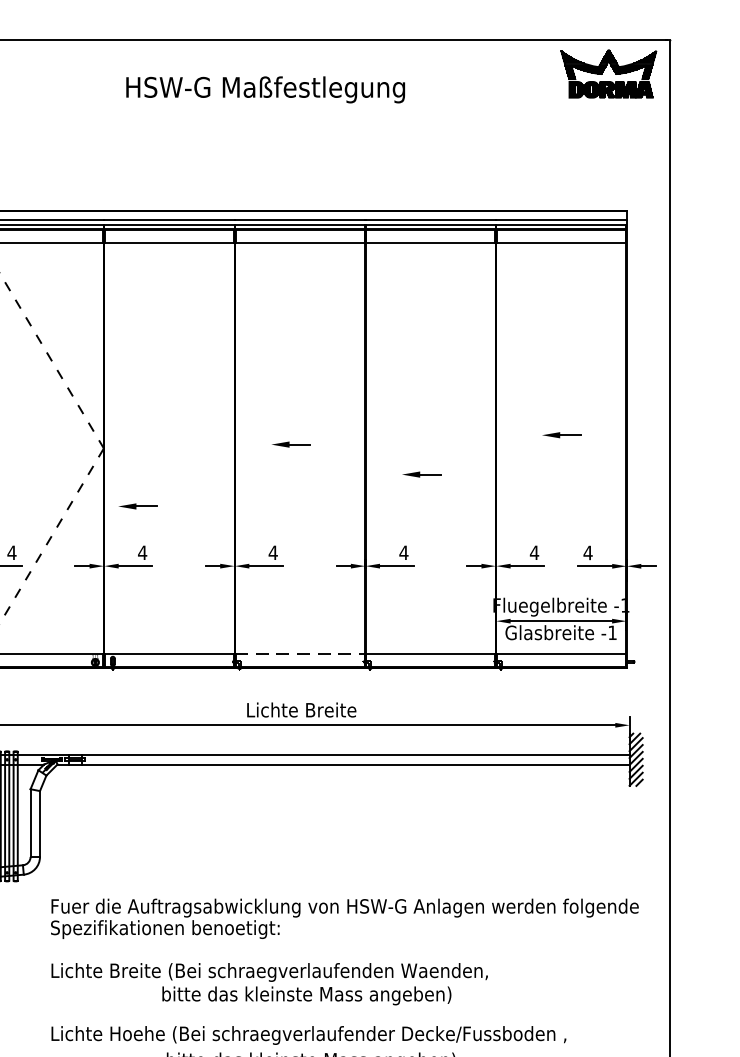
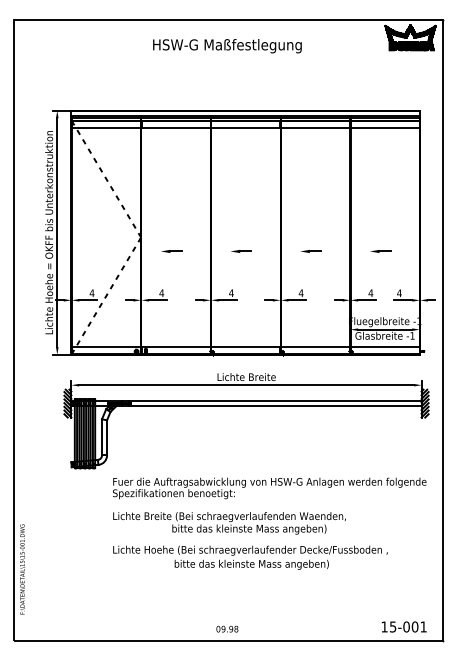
line: (561, 435) -> (380, 251), moved
line: (292, 444) -> (241, 251), moved
line: (138, 506) -> (171, 251), moved
line: (299, 654) -> (245, 347), dashed -> solid

